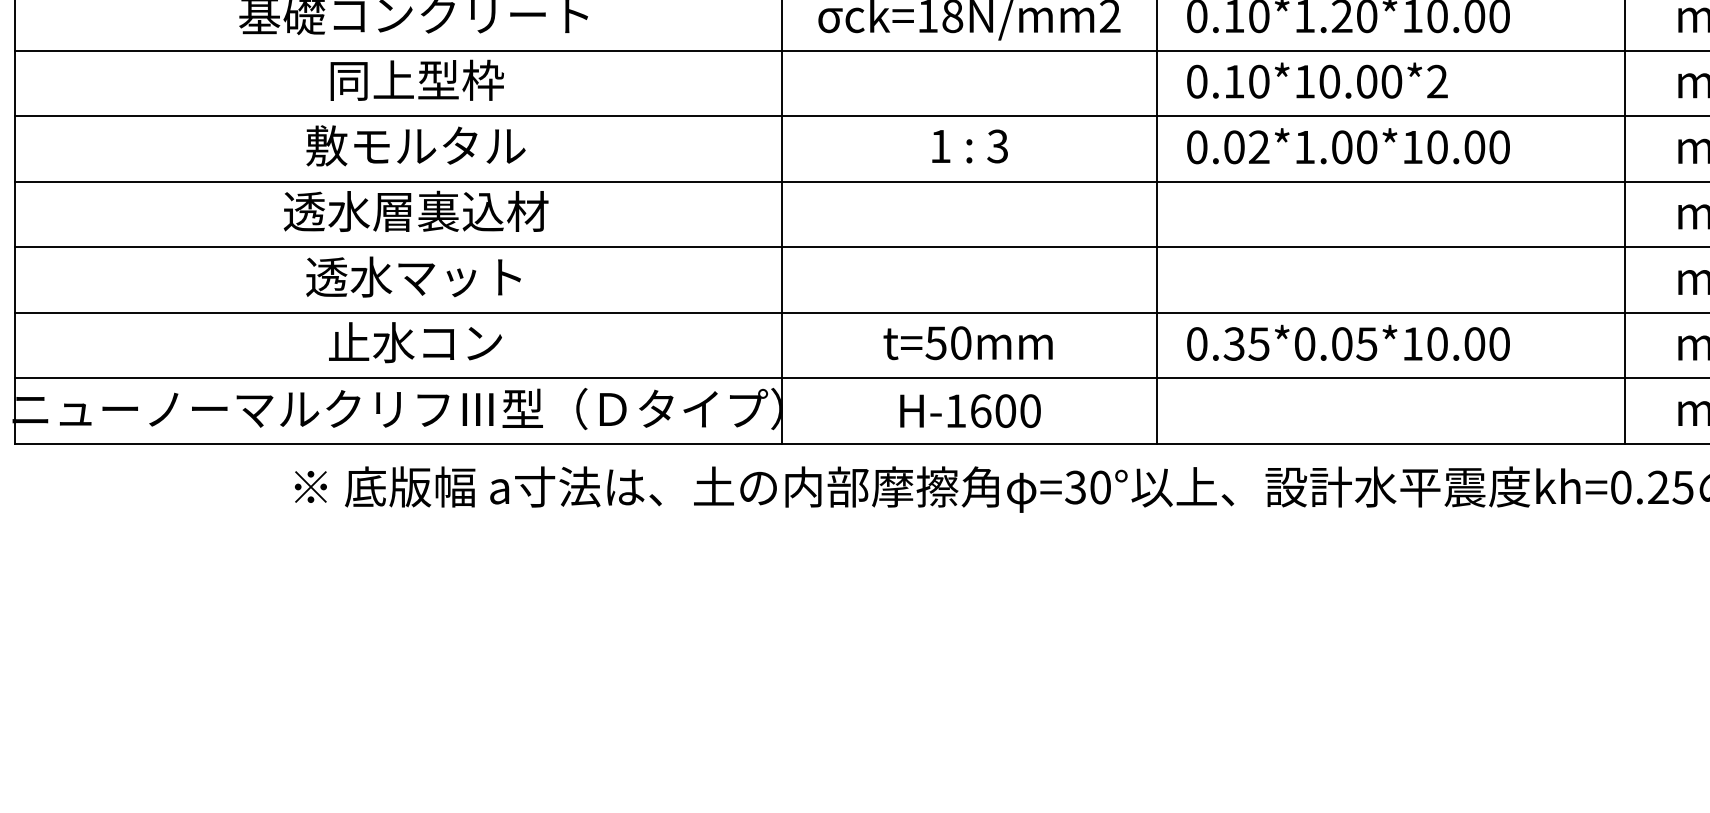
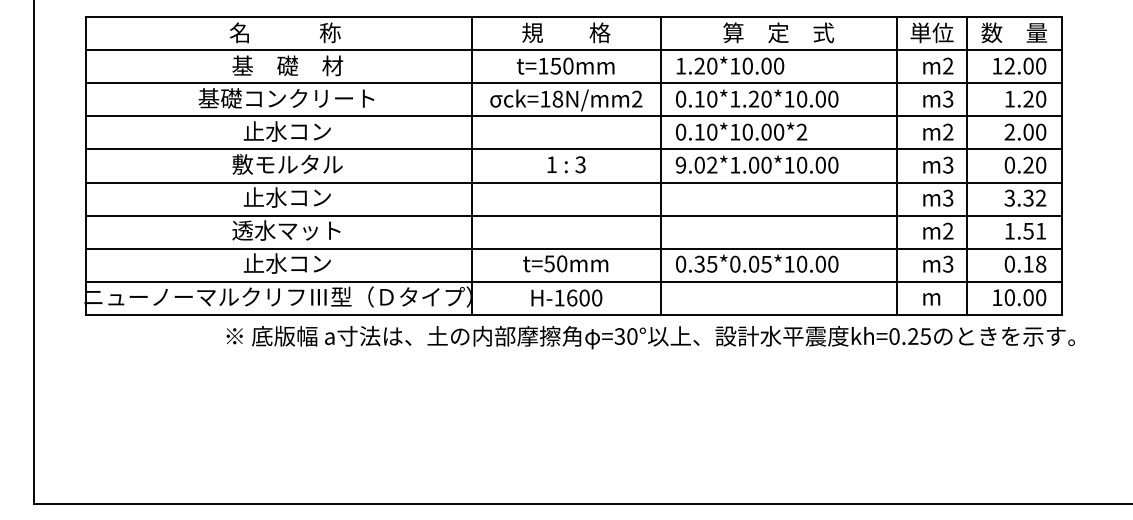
text: (415, 80) -> (287, 131), 同上型枠 -> 止水コン
text: (1196, 145) -> (680, 164), 0.02*1.00*10.00 -> 9.02*1.00*10.00
text: (415, 211) -> (287, 197), 透水層裏込材 -> 止水コン

